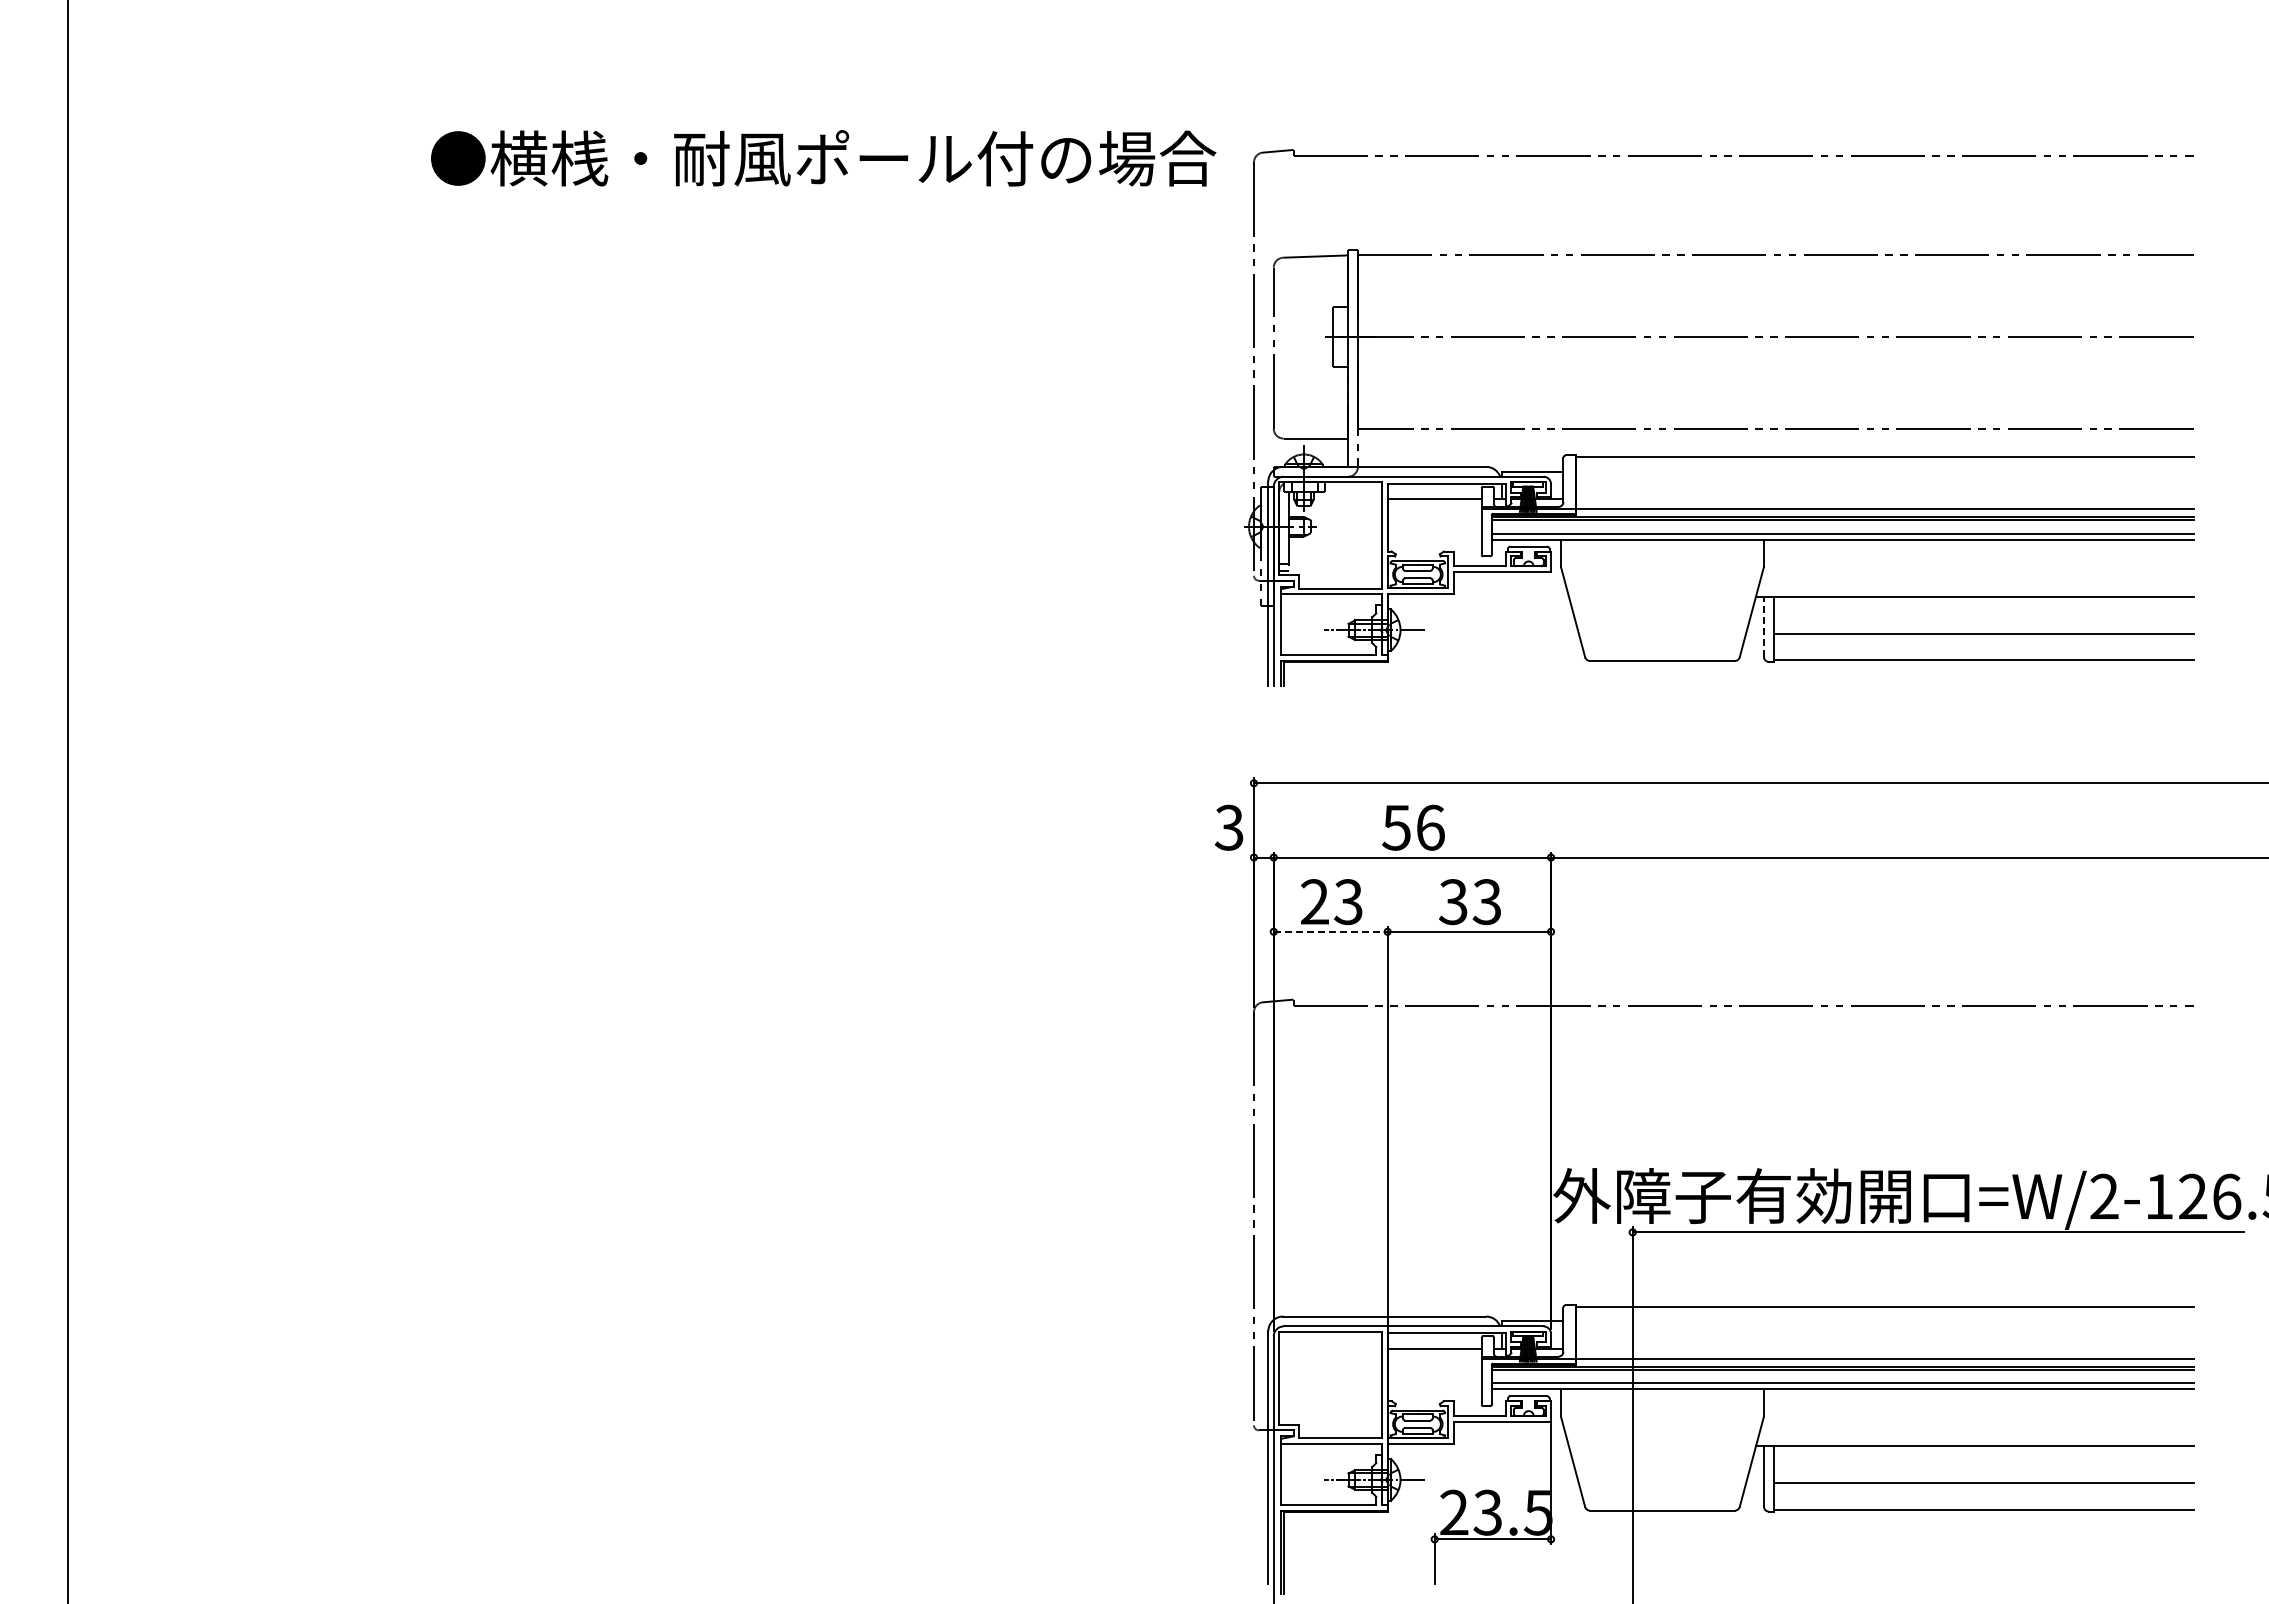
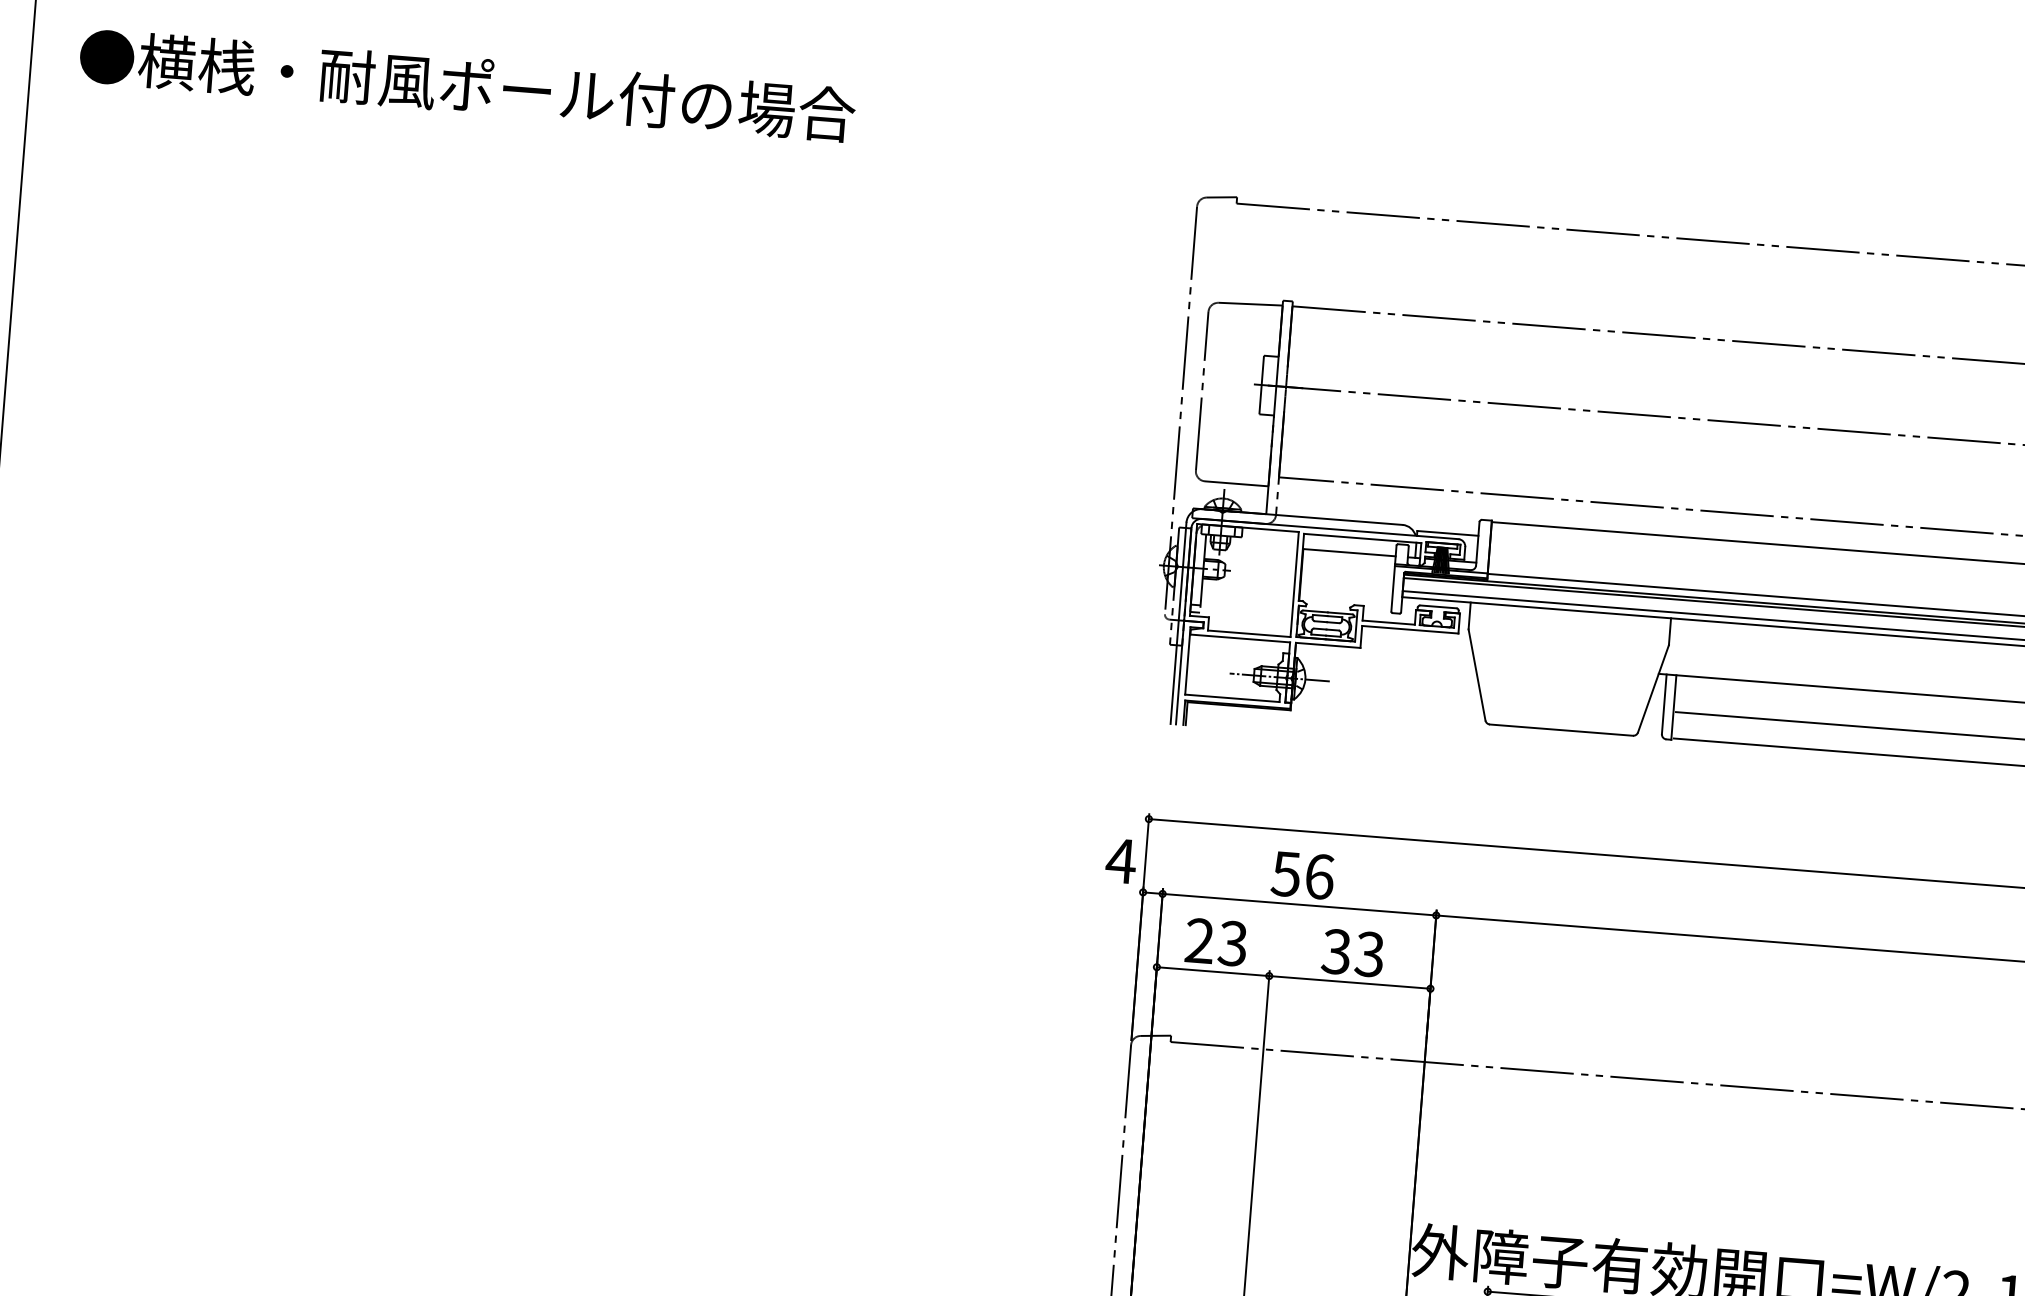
text: (823, 158) -> (467, 85), moved
line: (1763, 626) -> (1663, 703), dashed -> solid
text: (1229, 827) -> (1121, 860), 3 -> 4
line: (1330, 931) -> (1212, 971), dashed -> solid

